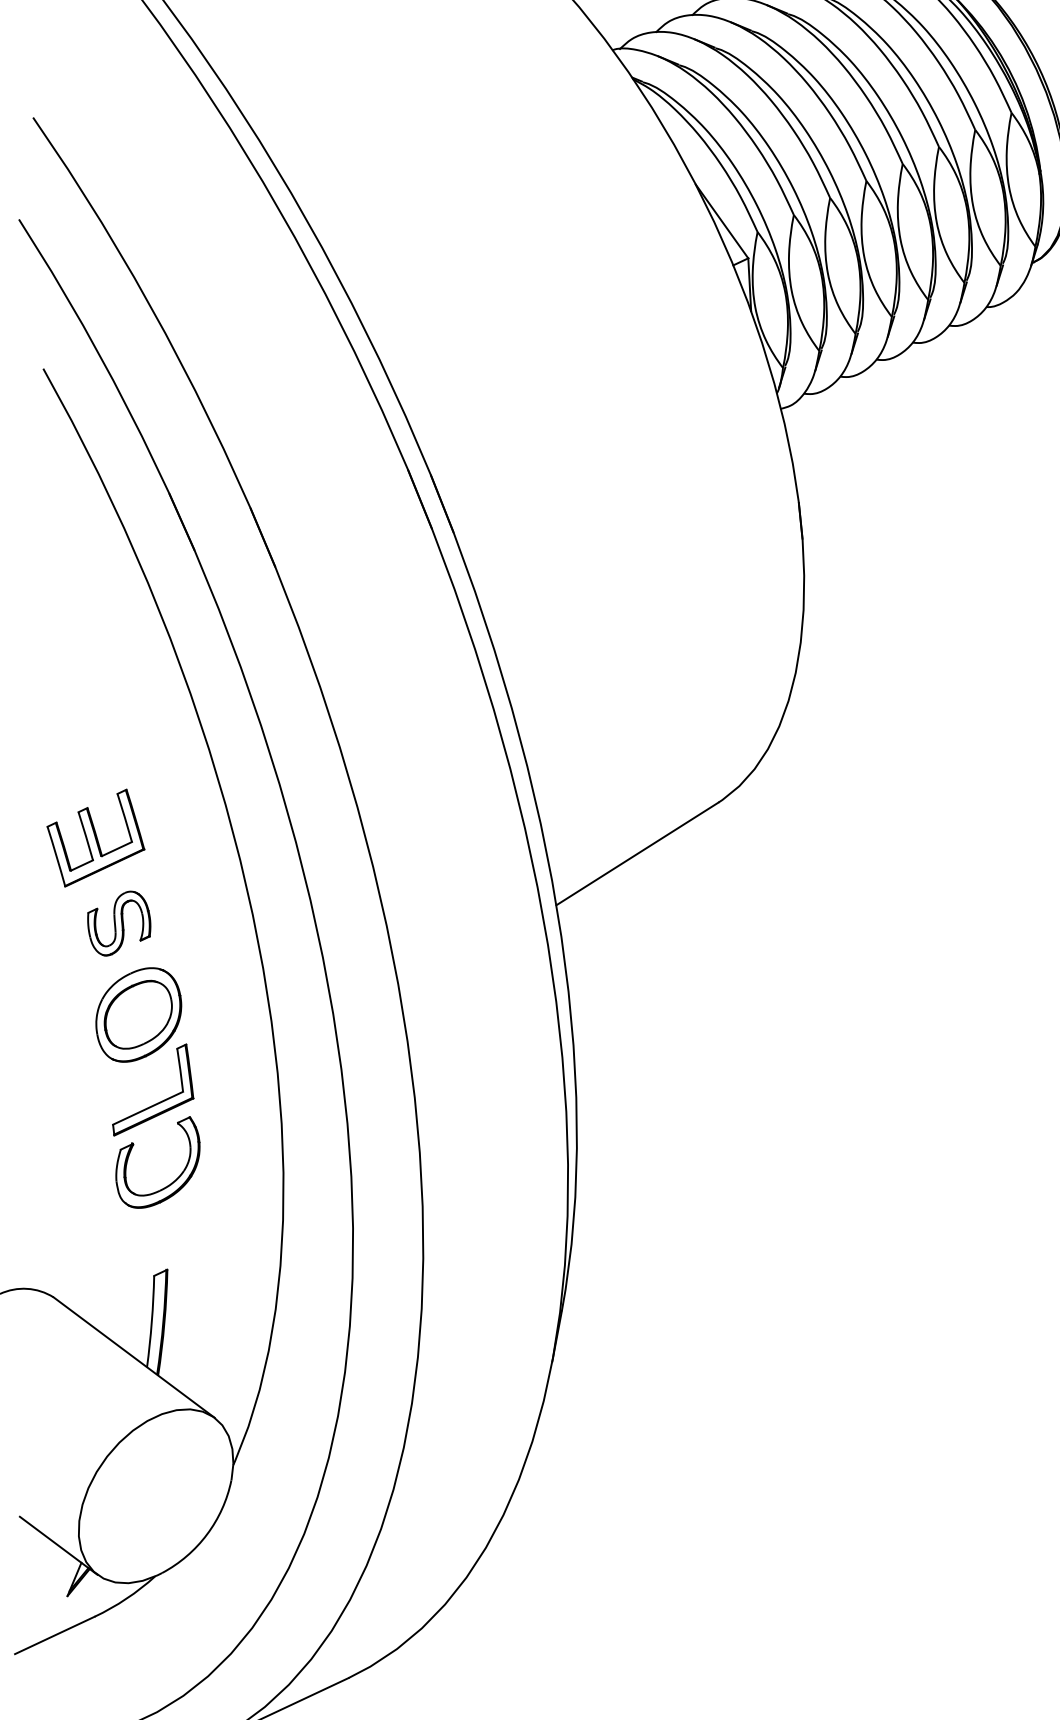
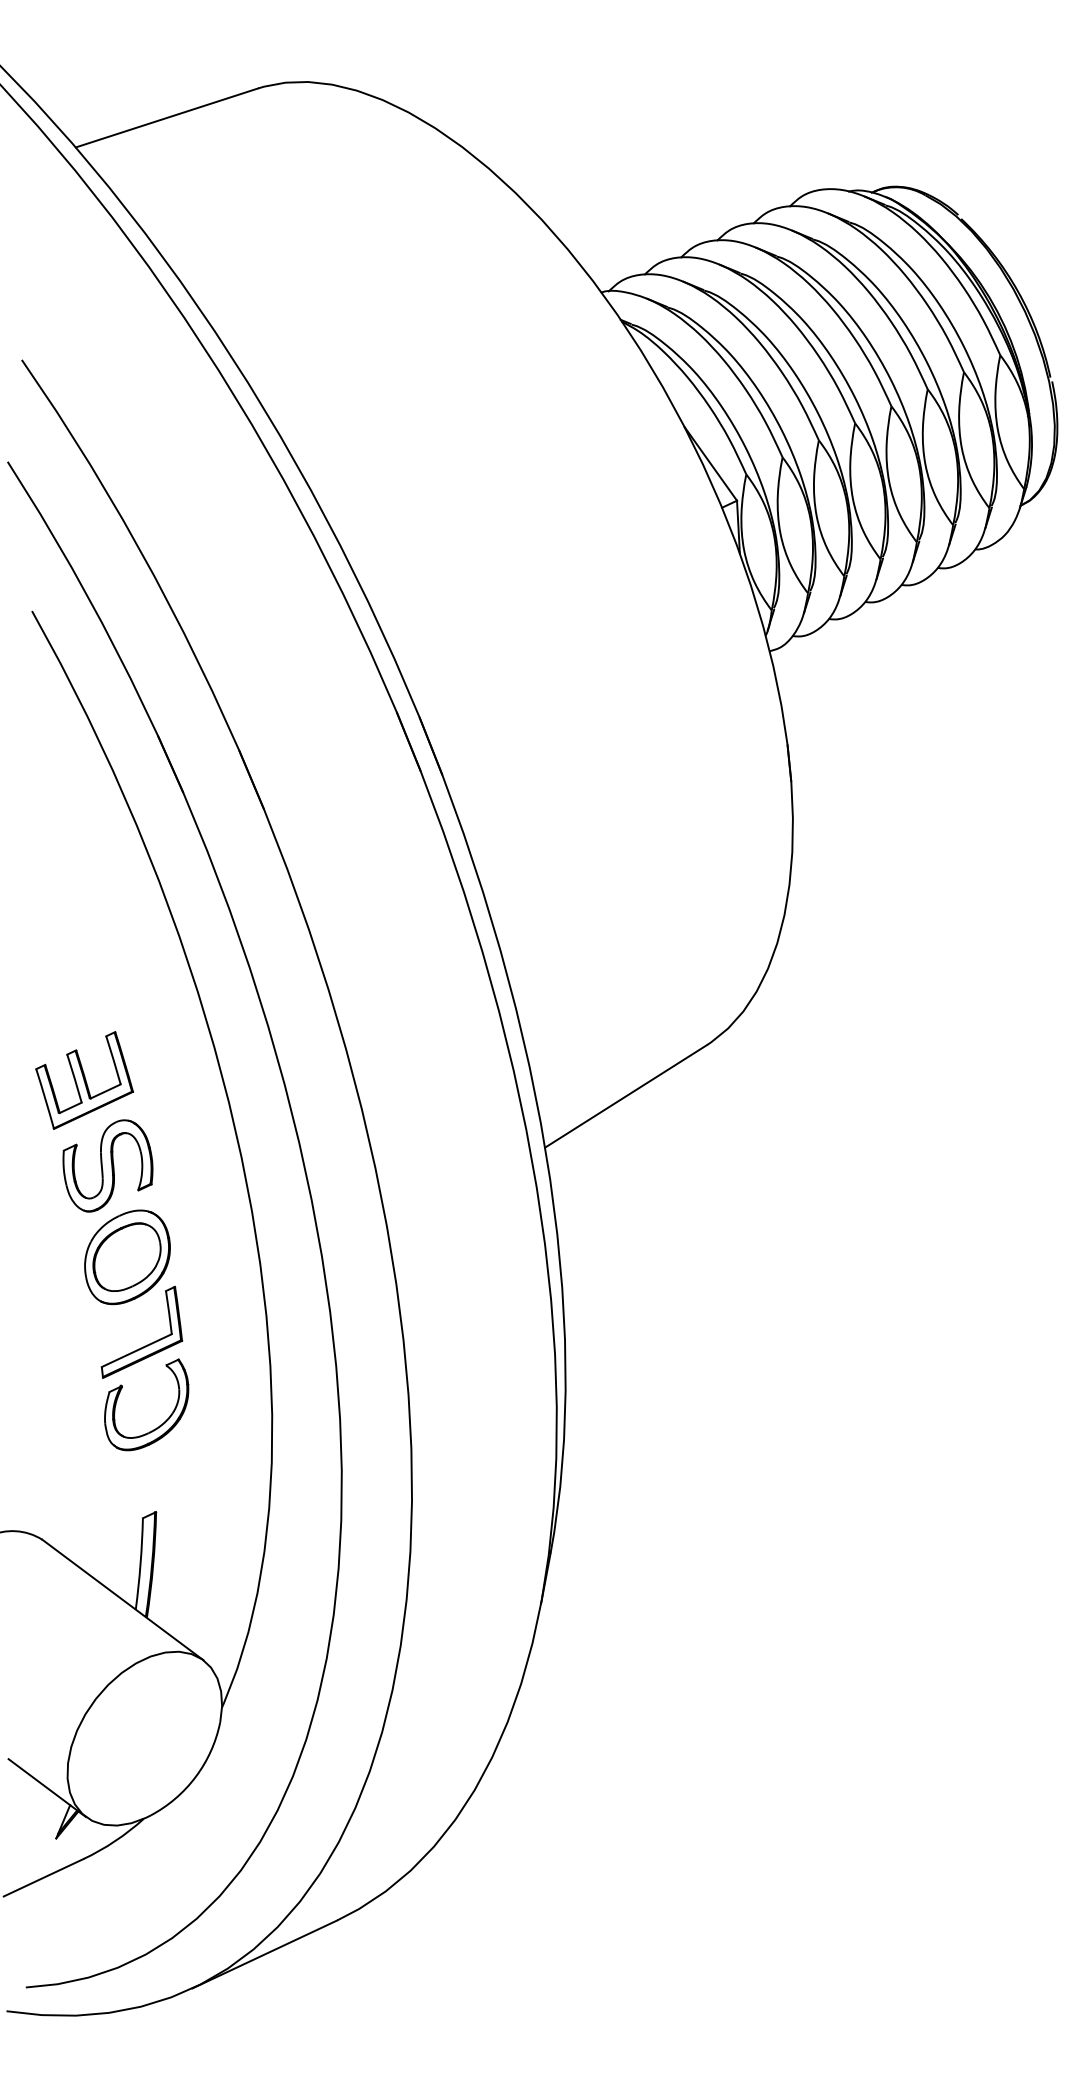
part: (118, 923) -> (107, 1165), size x1.43

